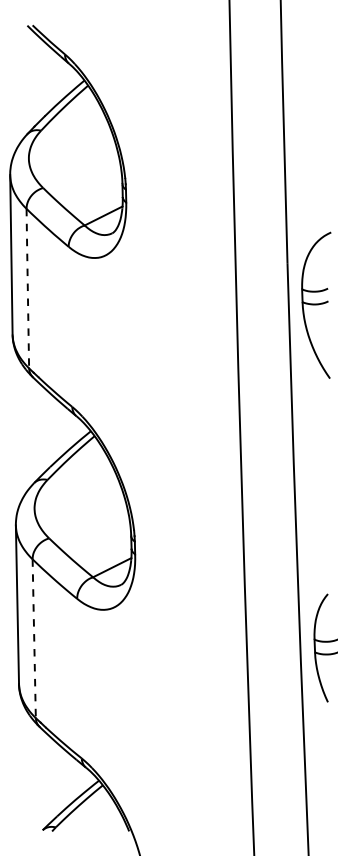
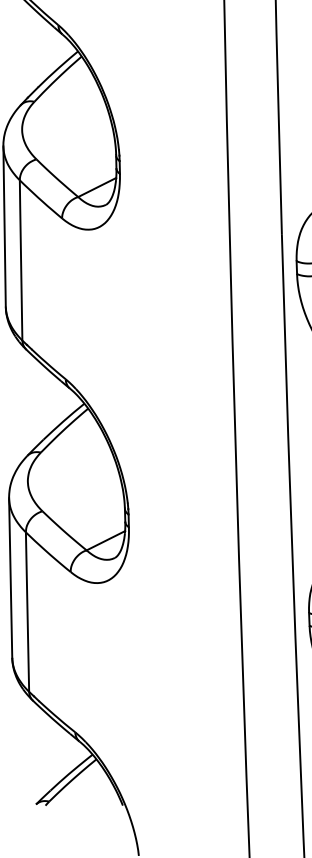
line: (27, 288) -> (20, 260), dashed -> solid
line: (34, 638) -> (27, 611), dashed -> solid

